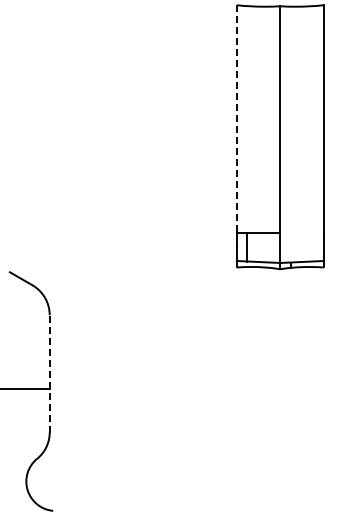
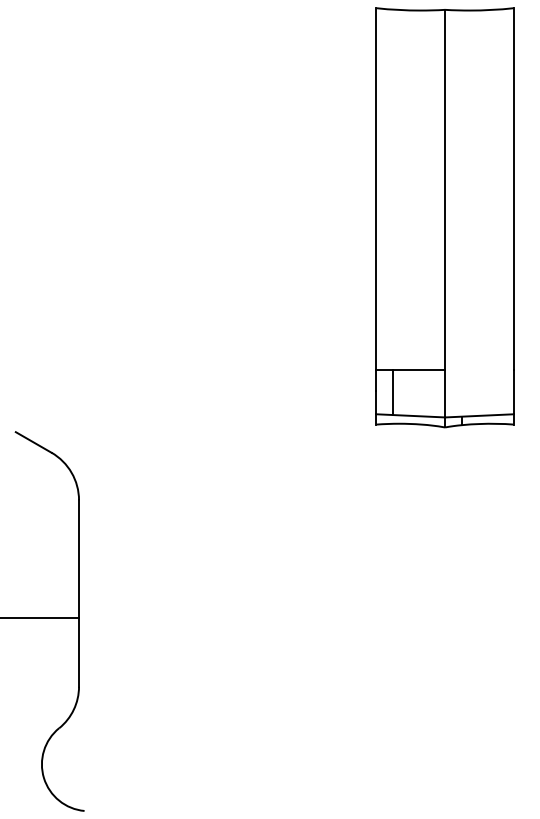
line: (237, 119) -> (377, 189), dashed -> solid
line: (49, 373) -> (78, 592), dashed -> solid

